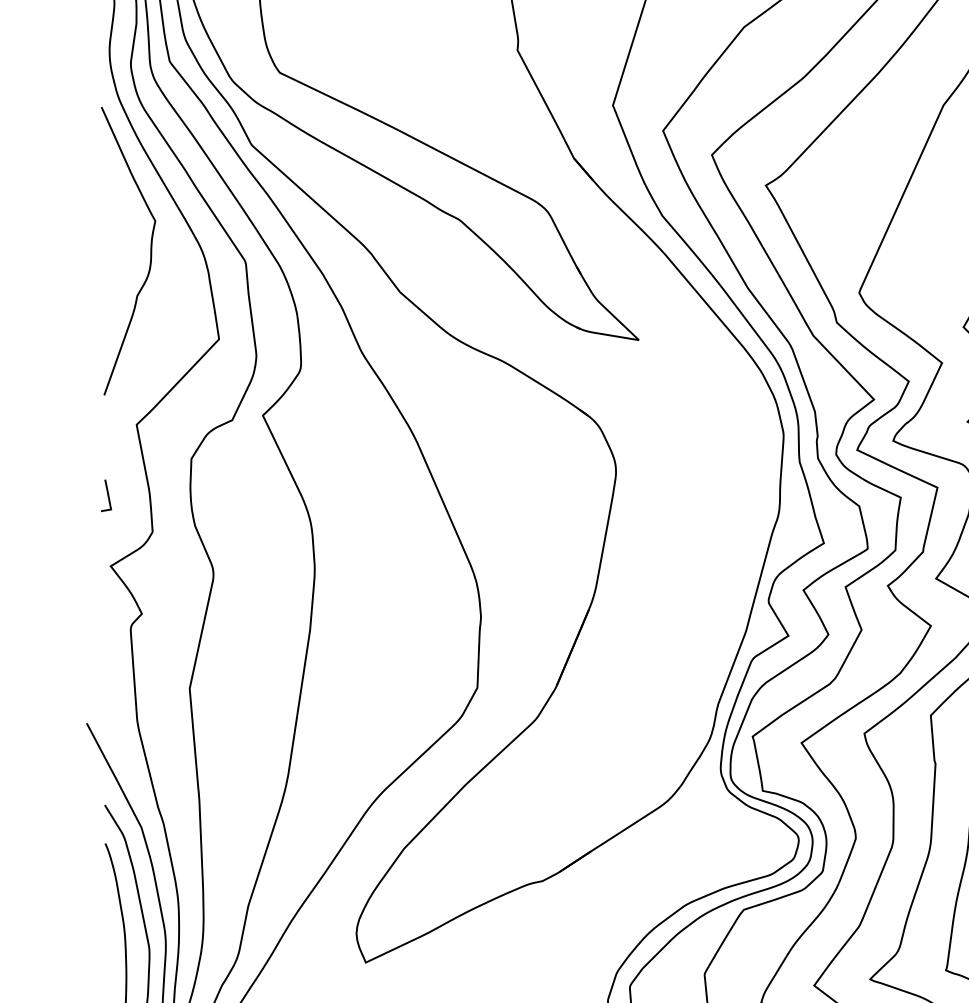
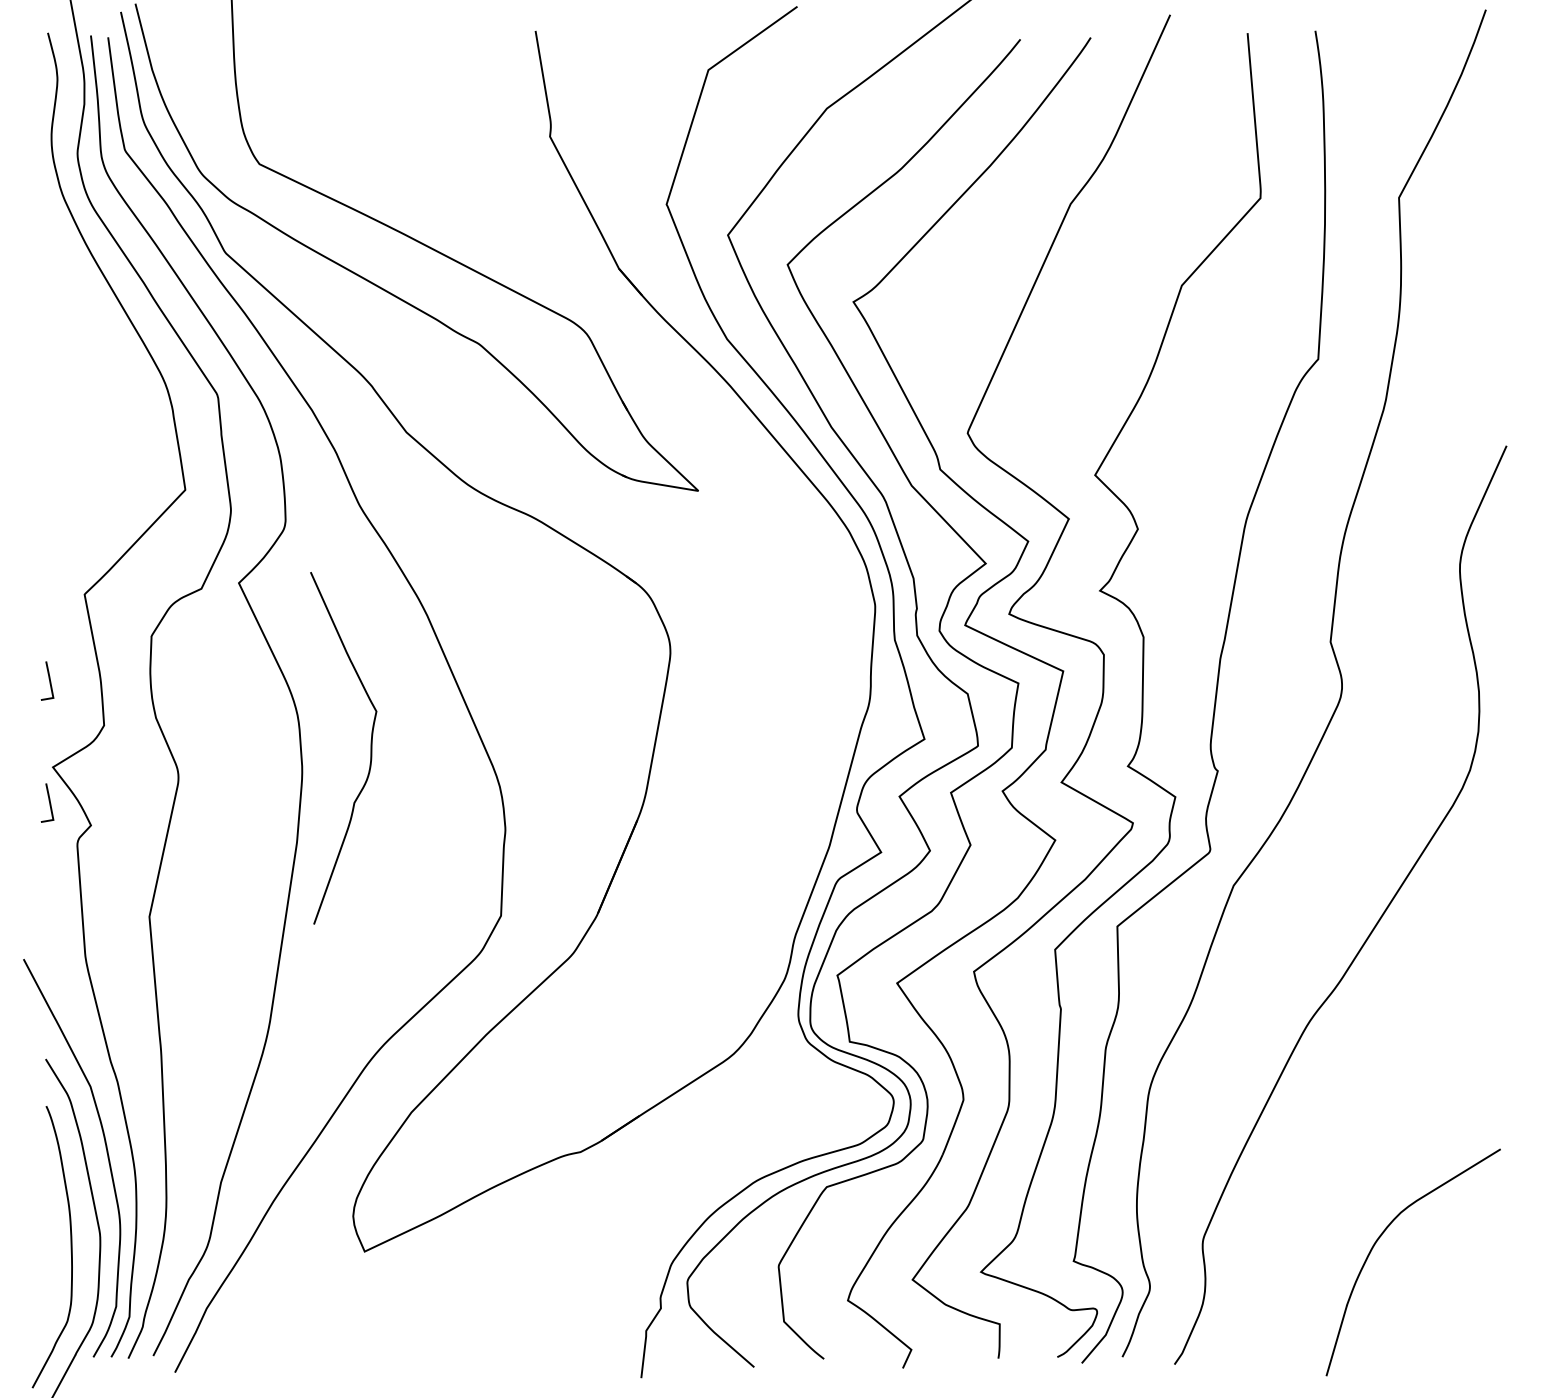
curve: (150, 251) -> (370, 748), moved
curve: (107, 595) -> (49, 802), added

